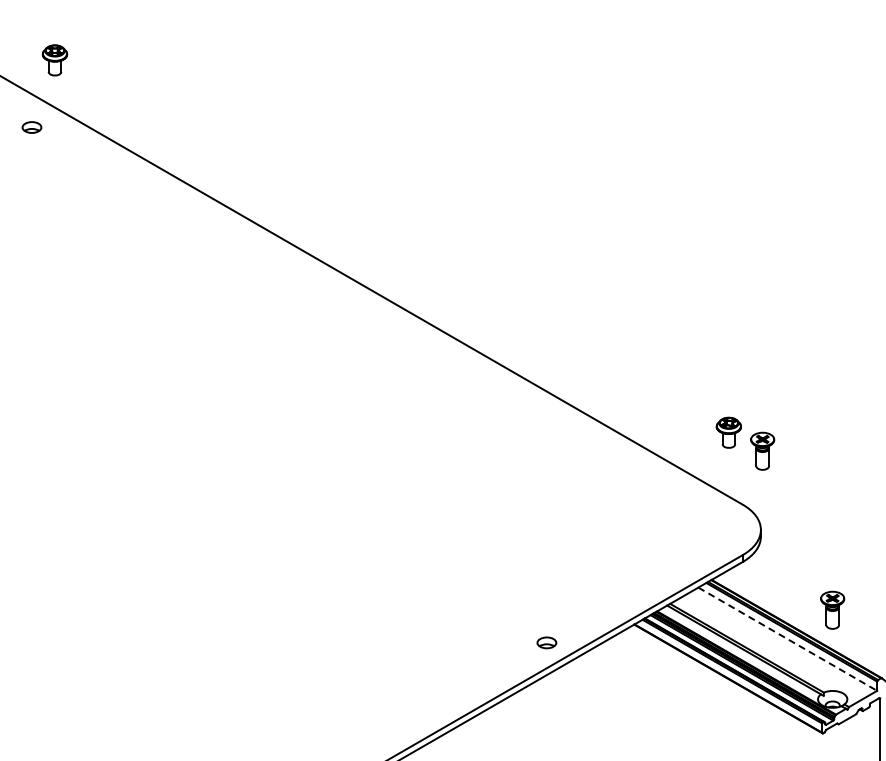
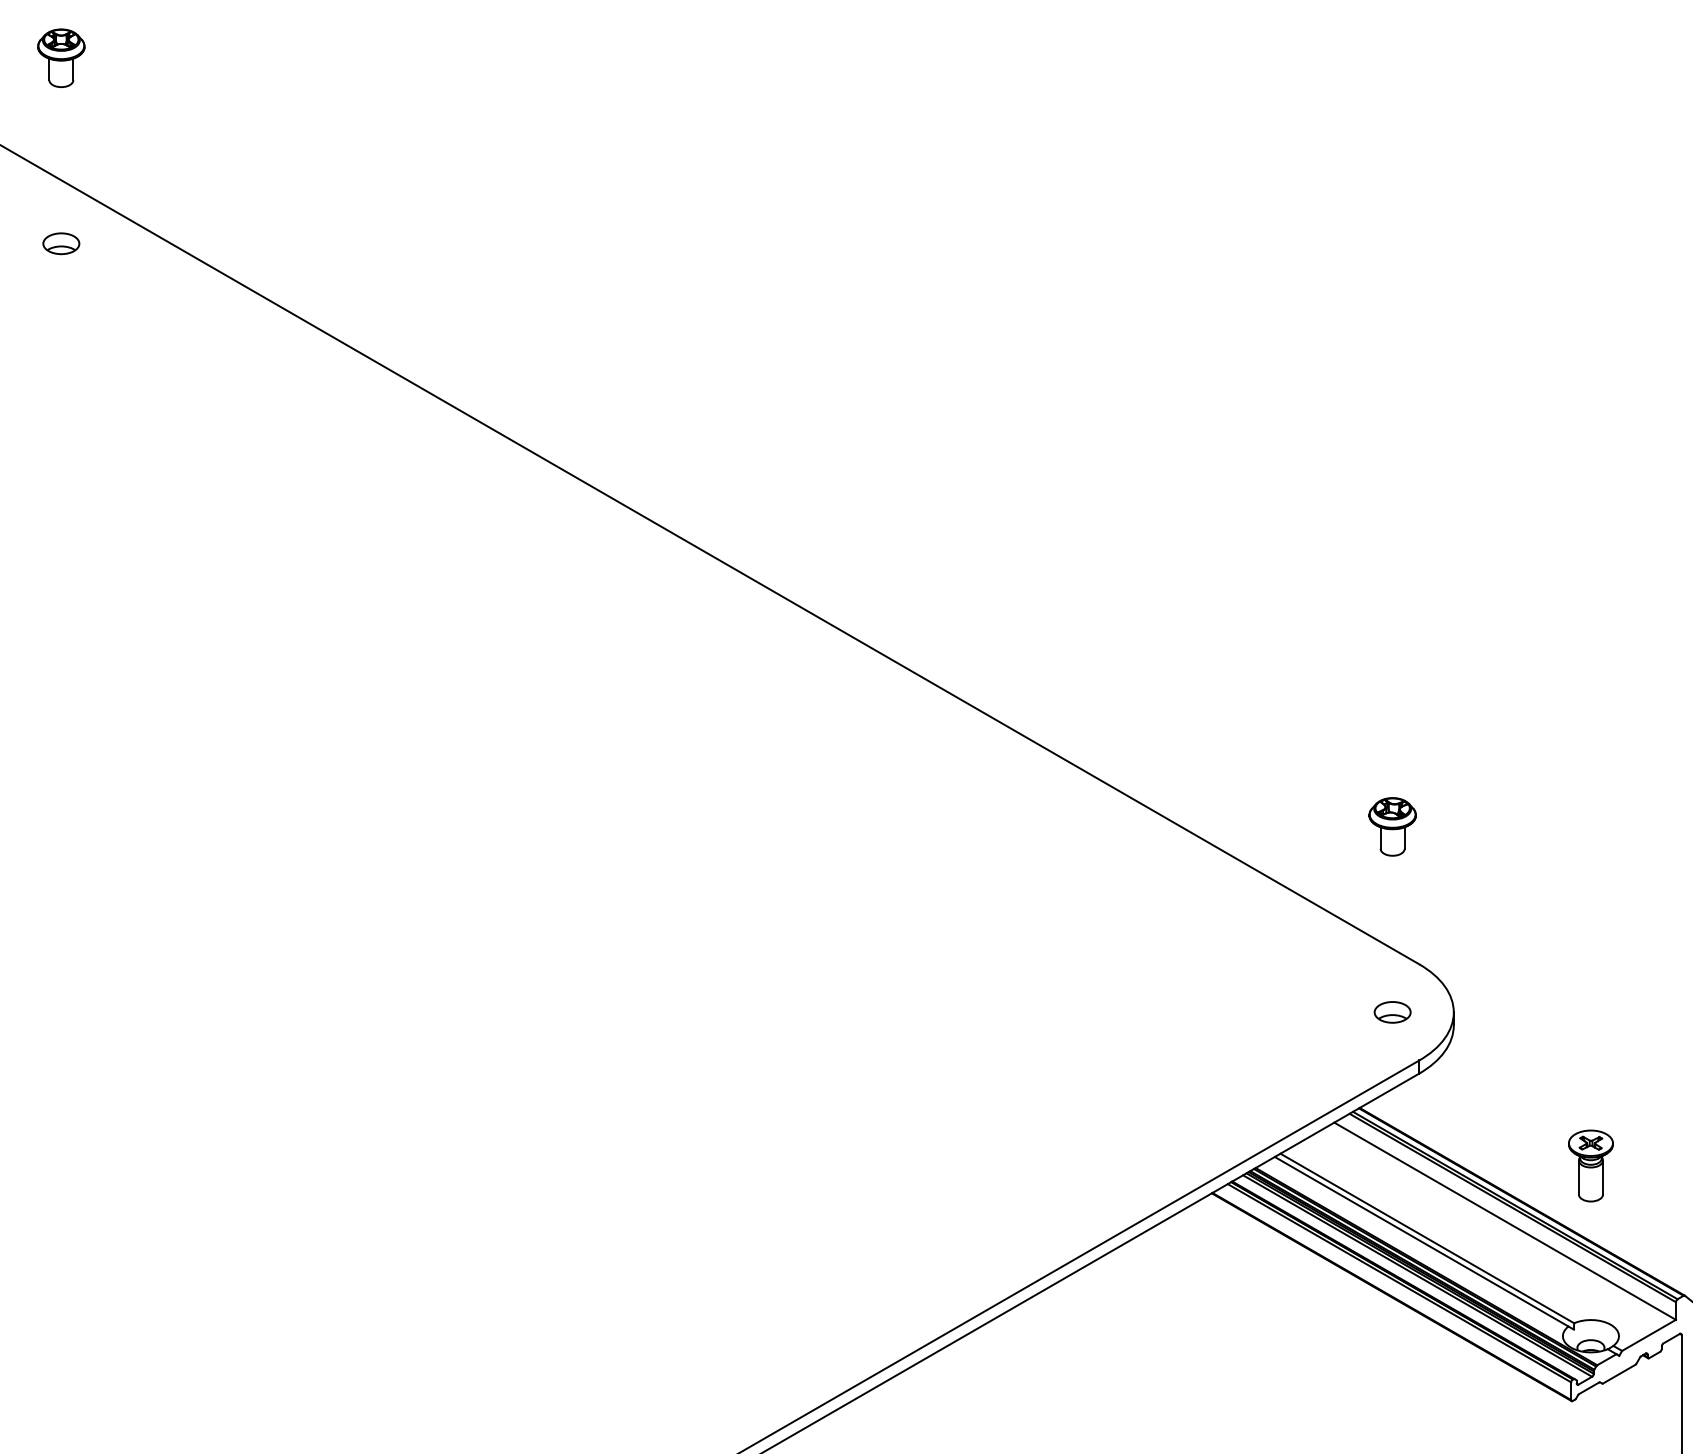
part: (54, 60) -> (60, 58), moved
part: (762, 450) -> (1456, 860), removed
line: (788, 639) -> (1506, 1221), dashed -> solid
part: (546, 642) -> (1391, 1011), moved

